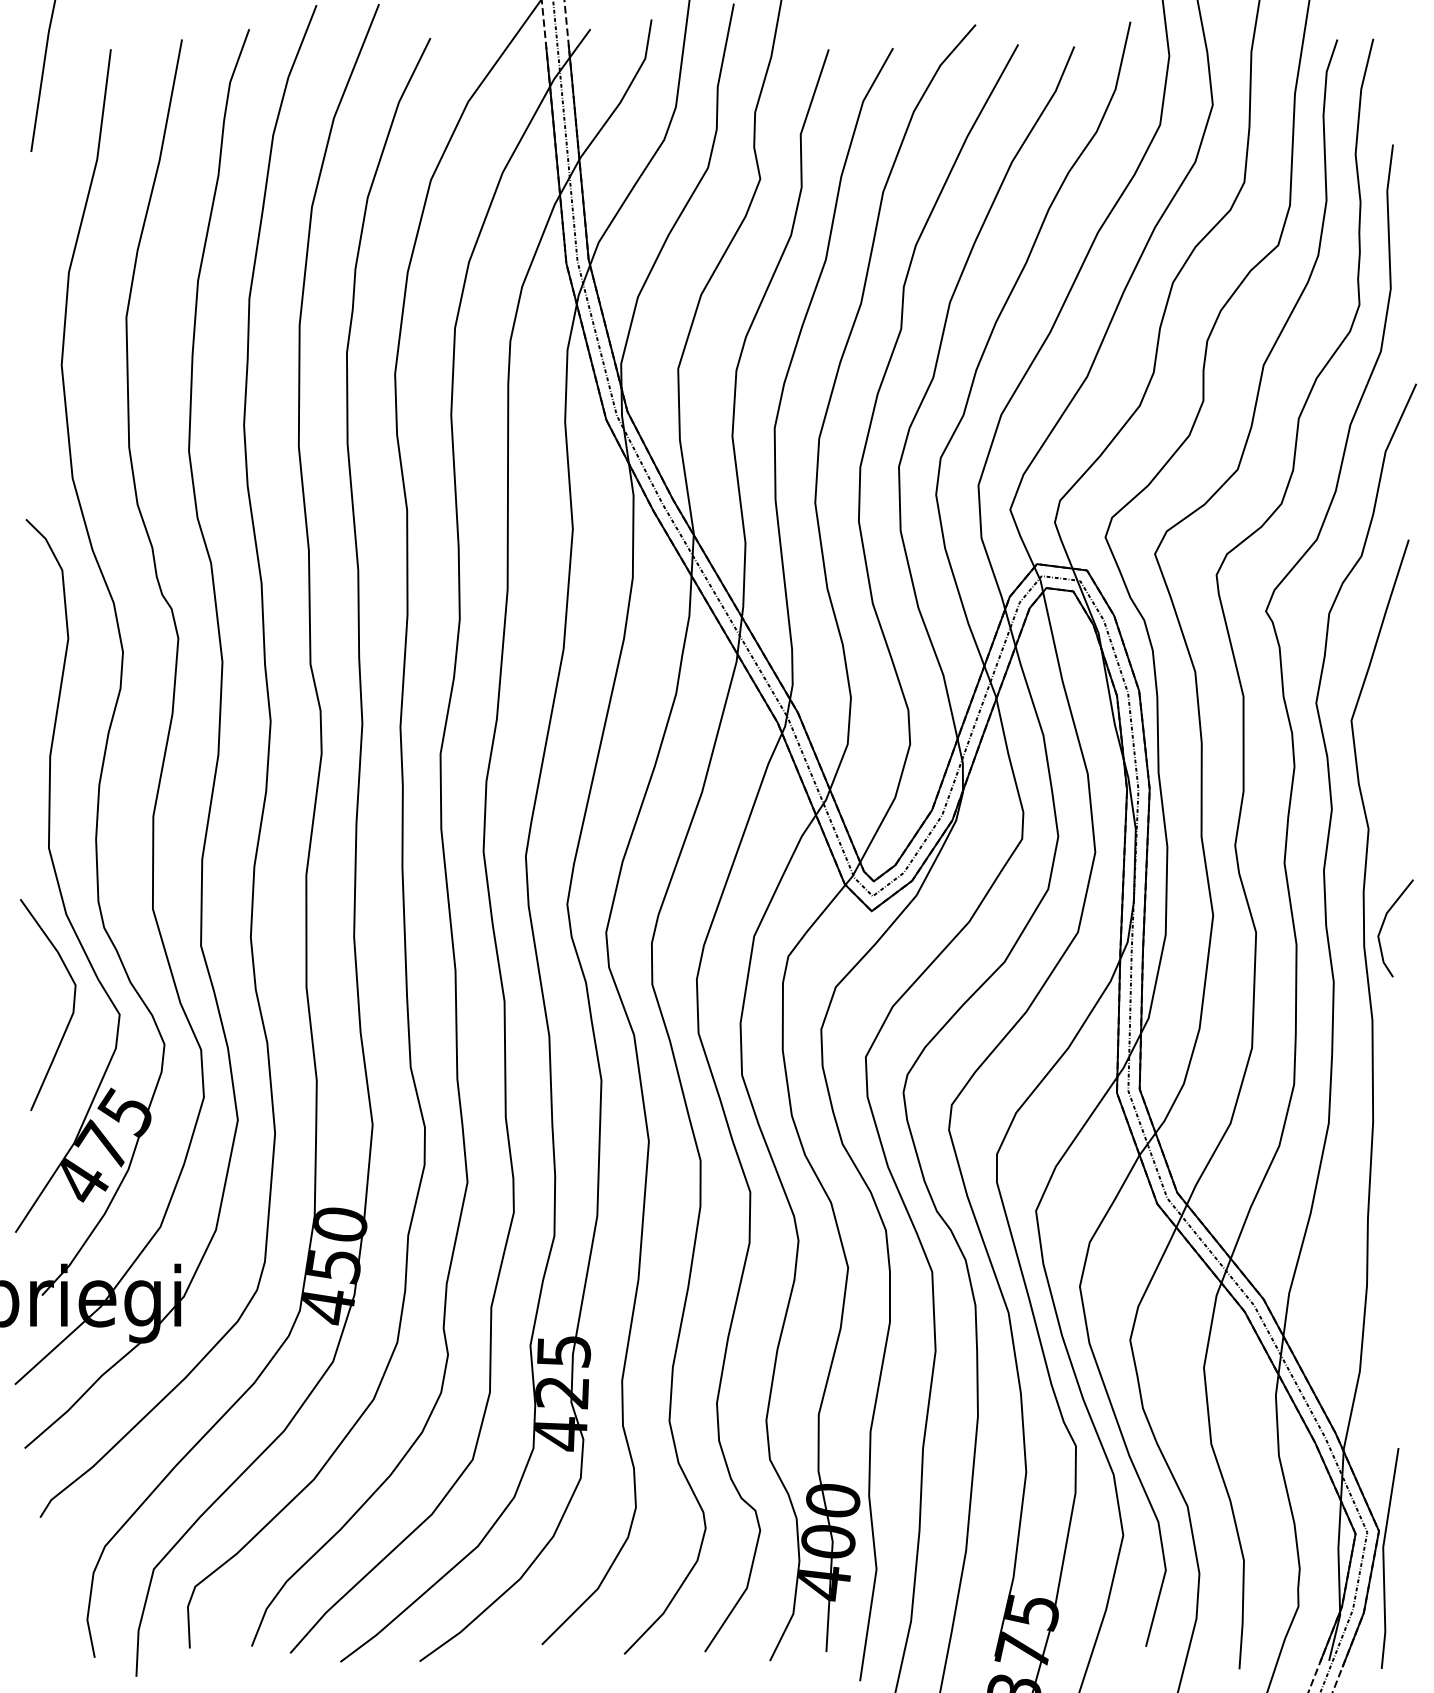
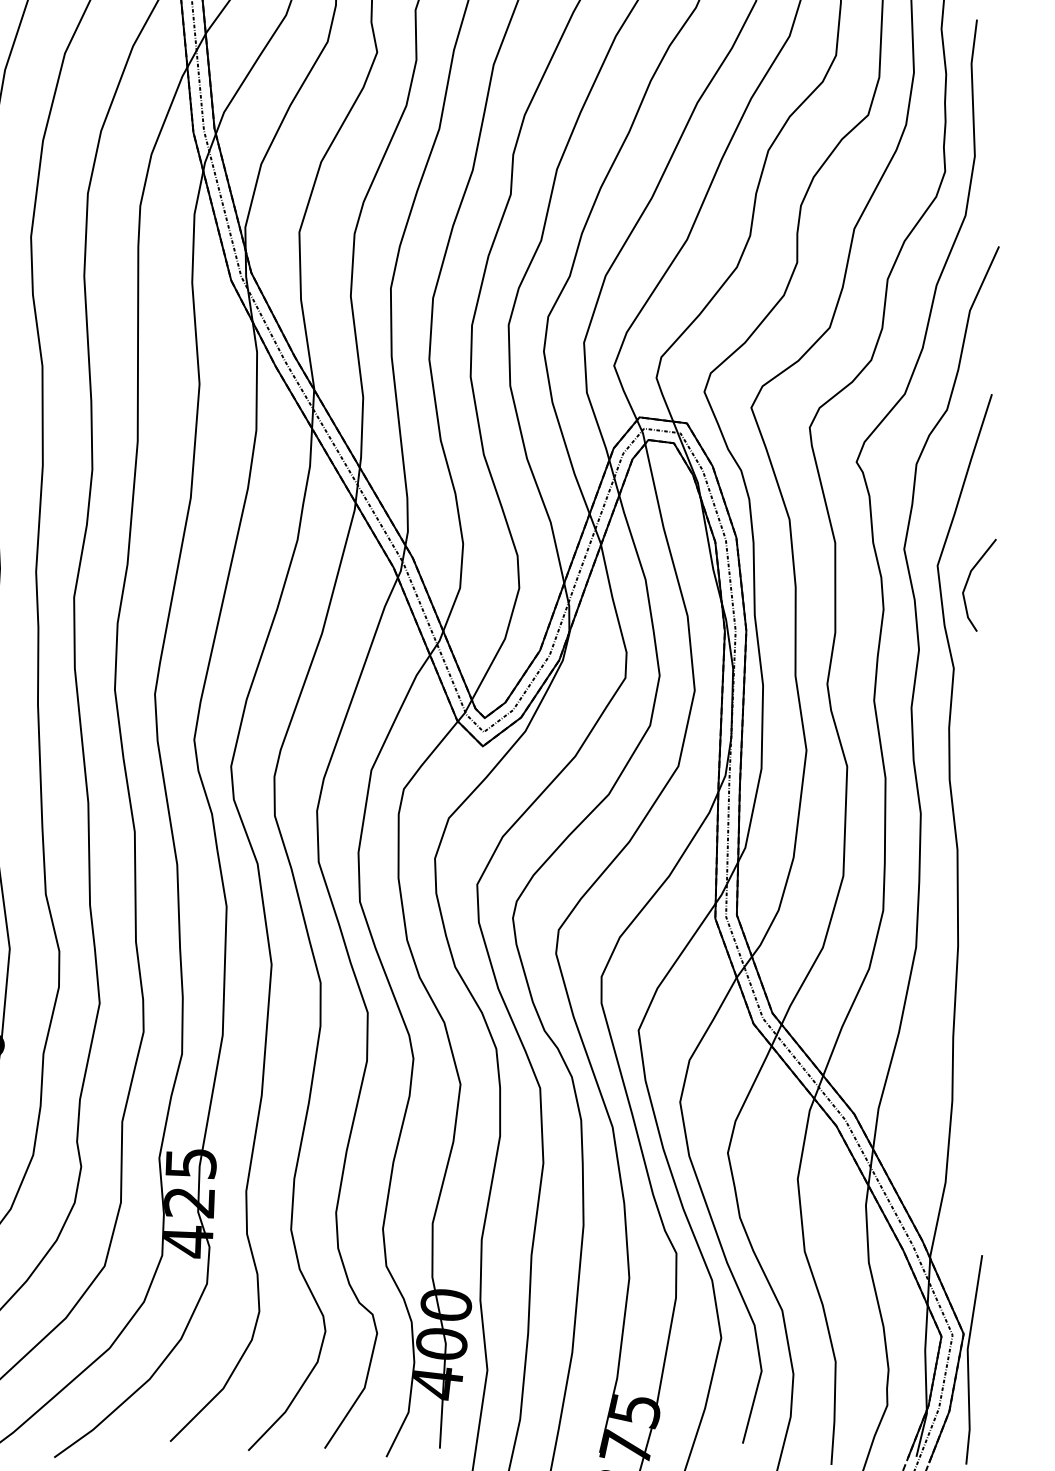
line: (1383, 925) -> (967, 582), moved

